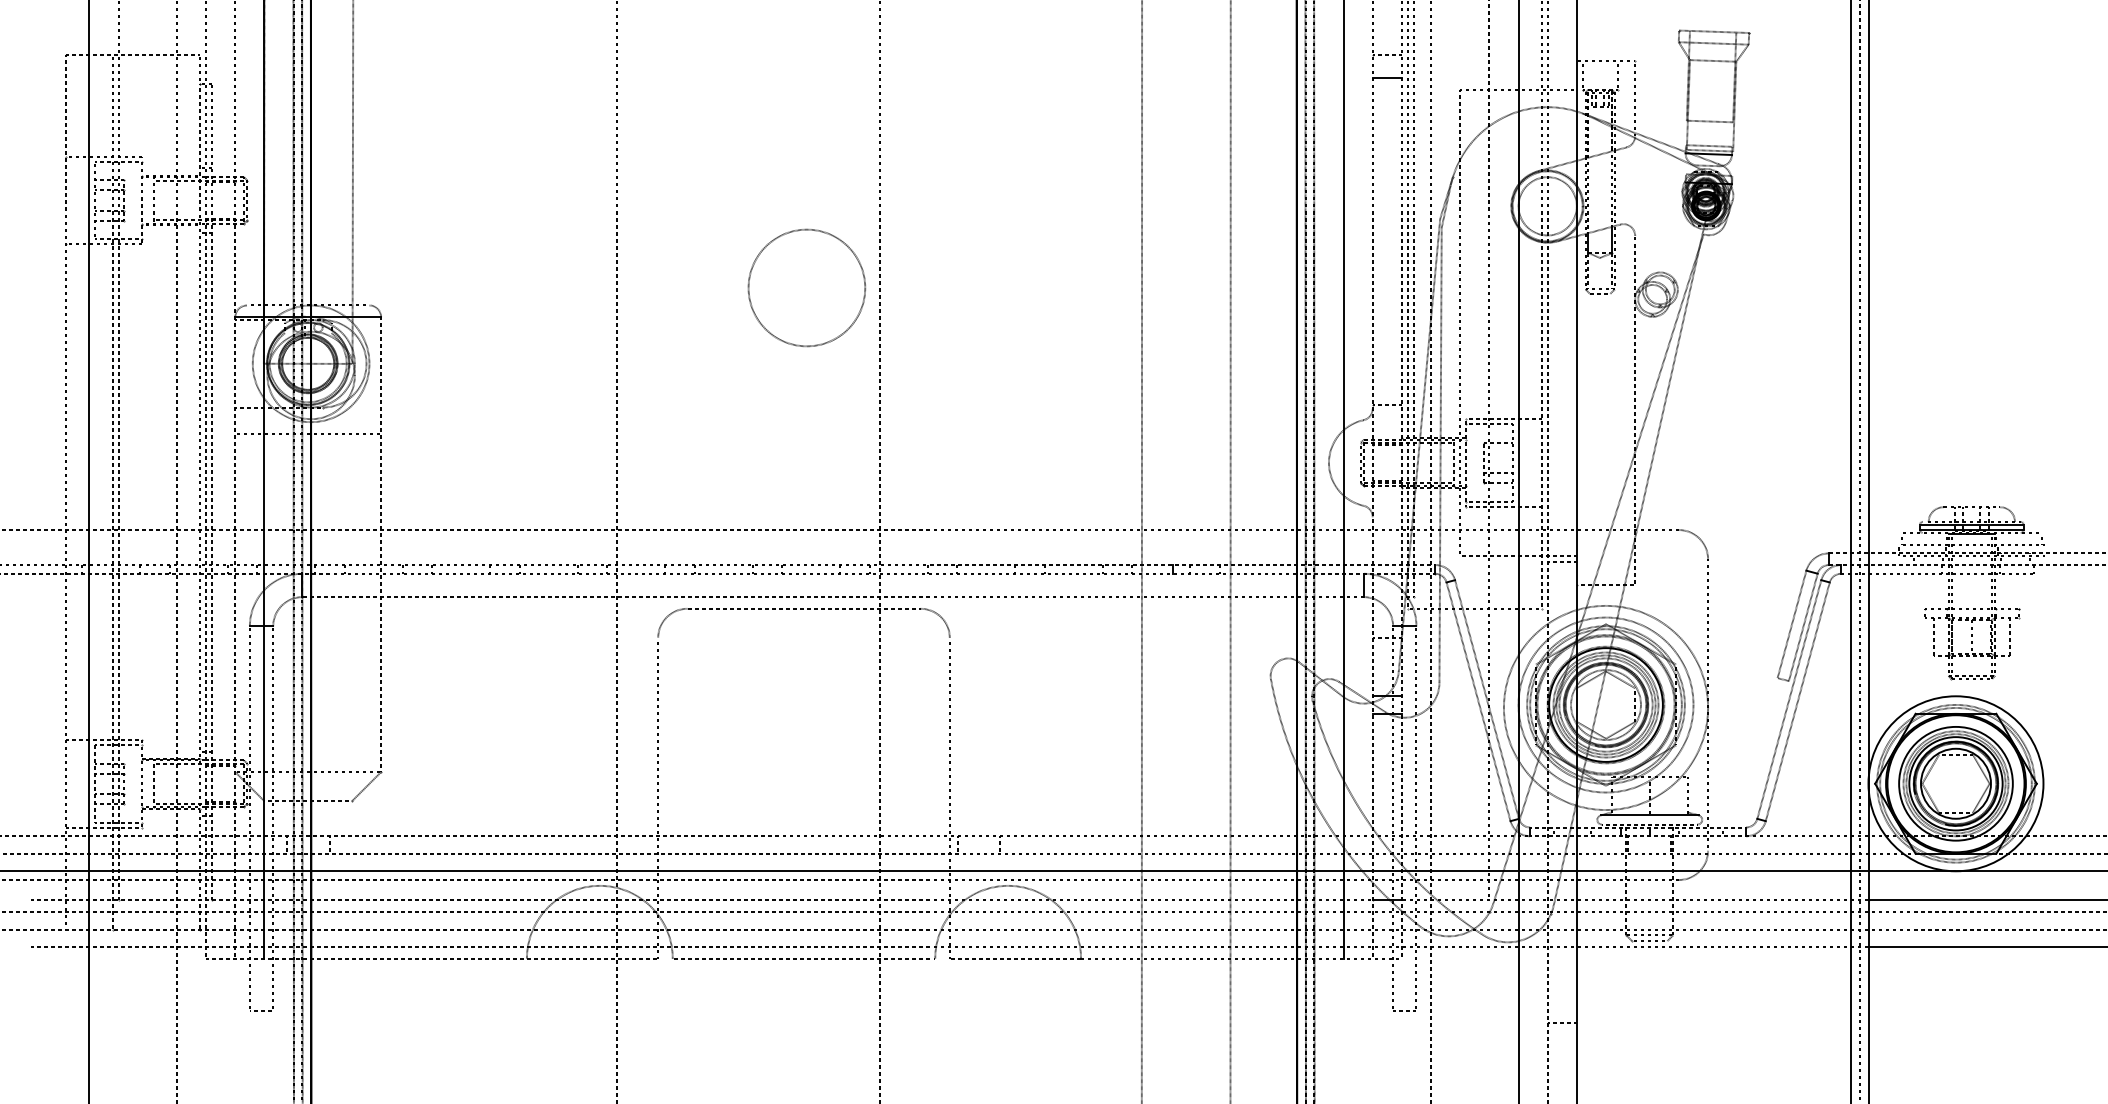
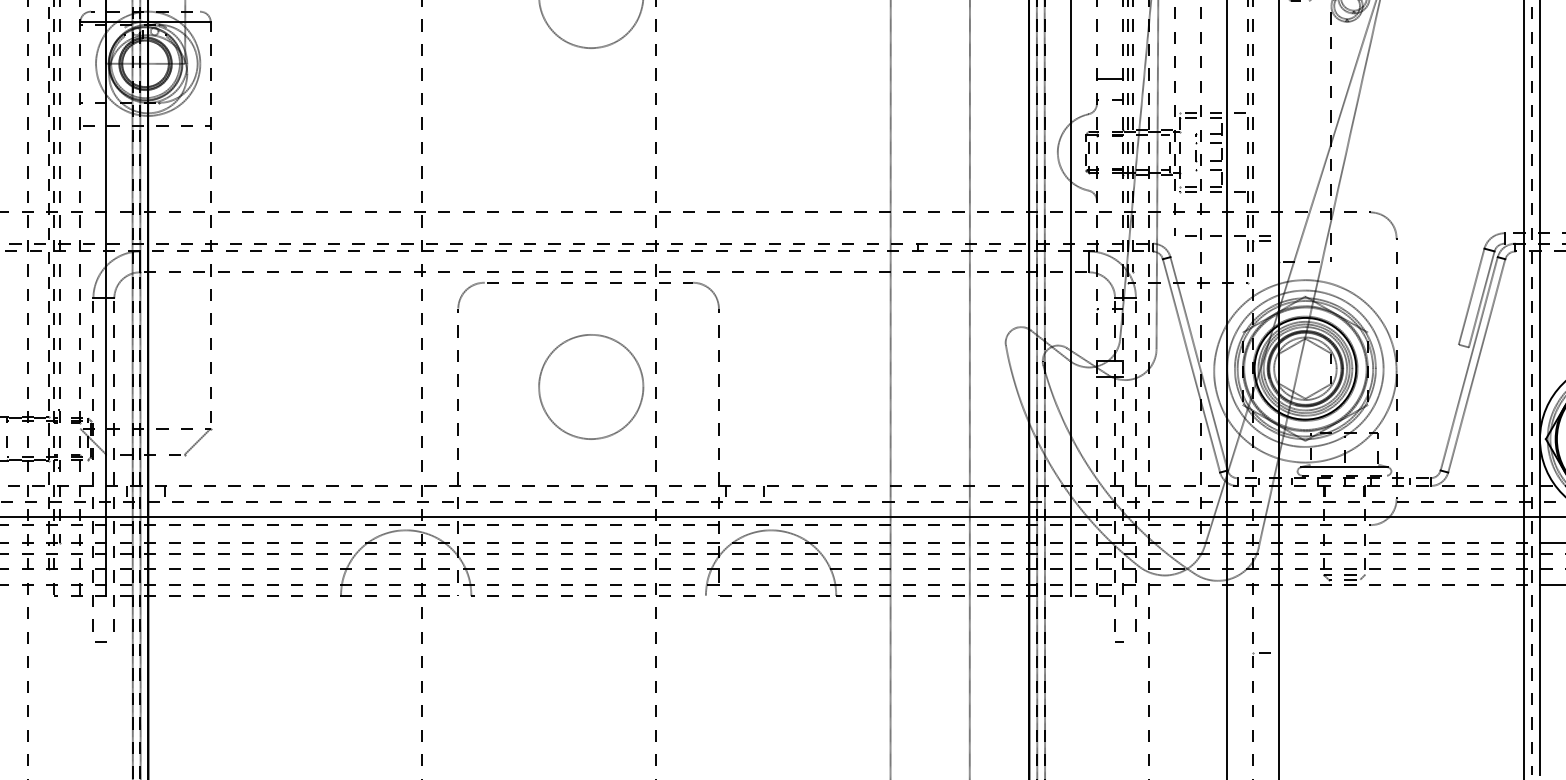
line: (1386, 381) -> (1109, 79), added
line: (1497, 452) -> (1208, 143), added
circle: (806, 725) -> (590, 387), added

